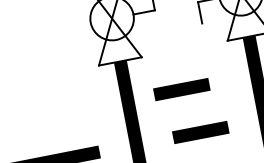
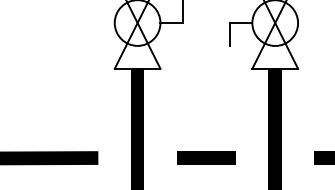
line: (181, 89) -> (195, 109), removed

